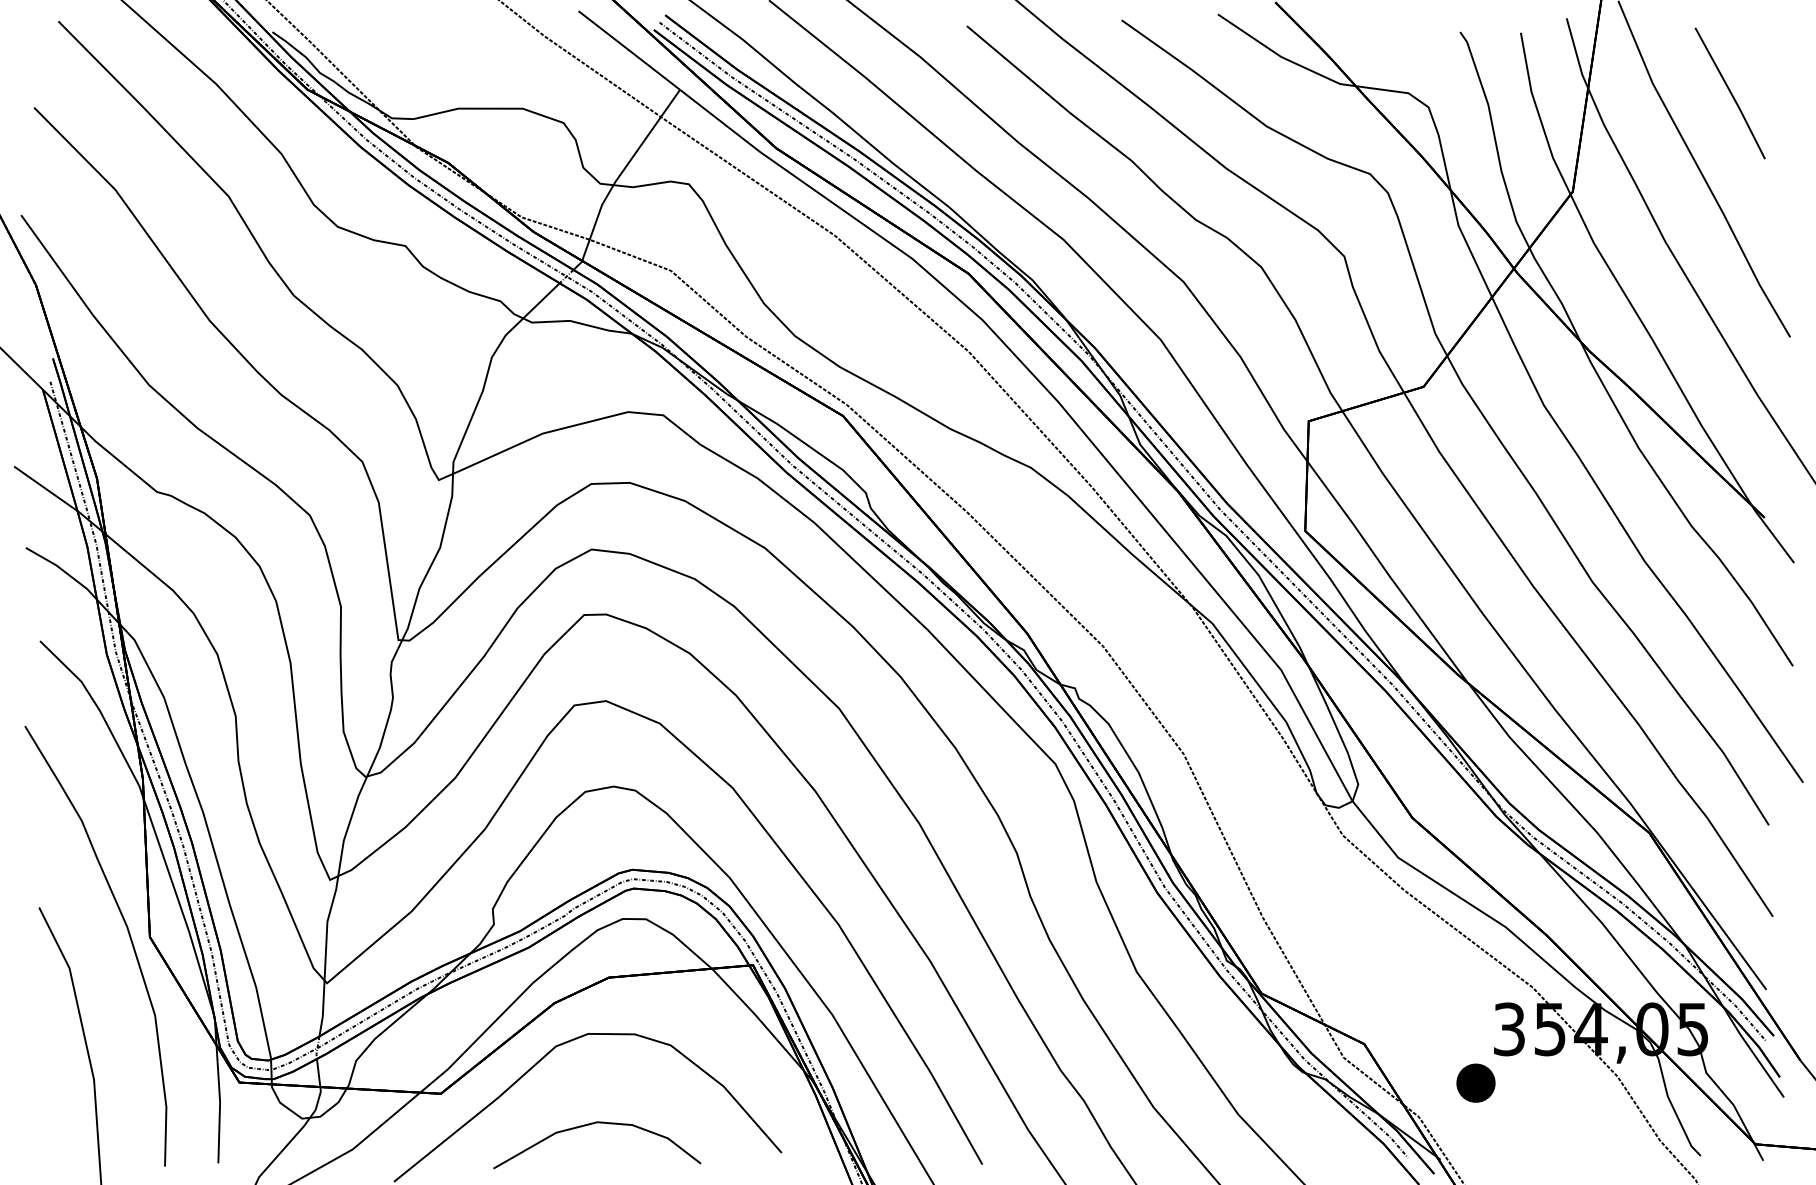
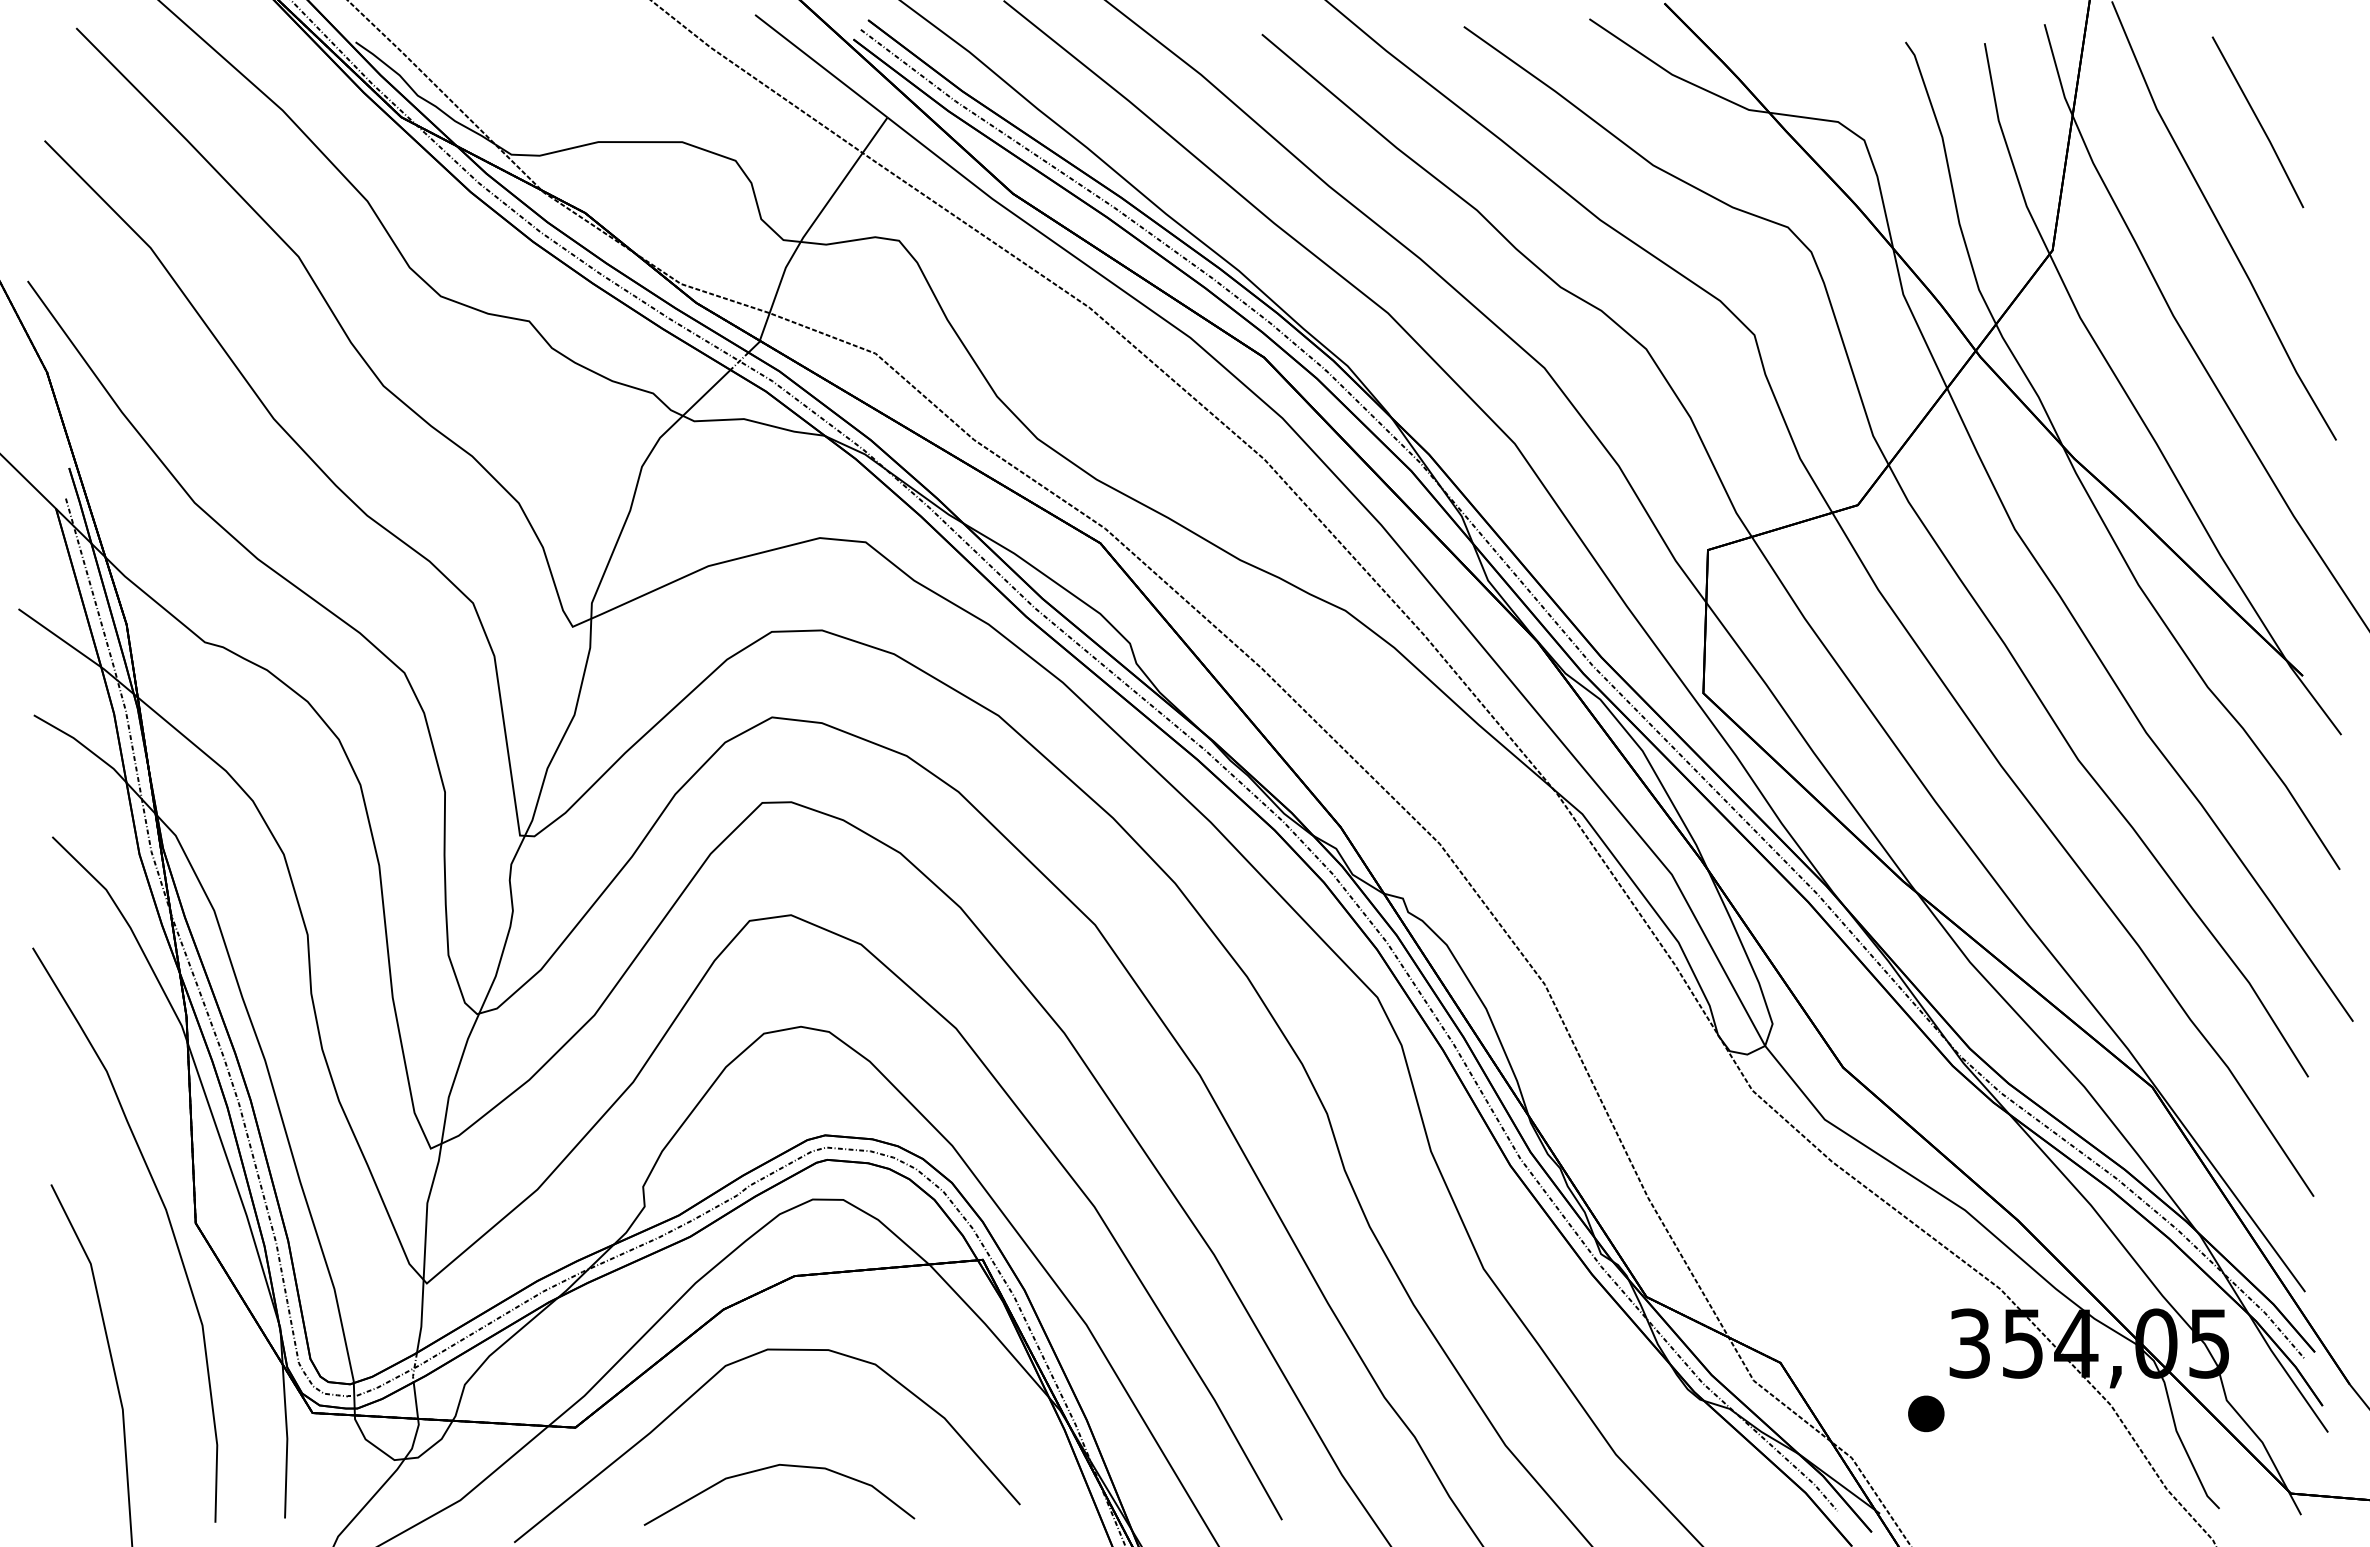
part: (1476, 1082) -> (1926, 1413), size x0.71

